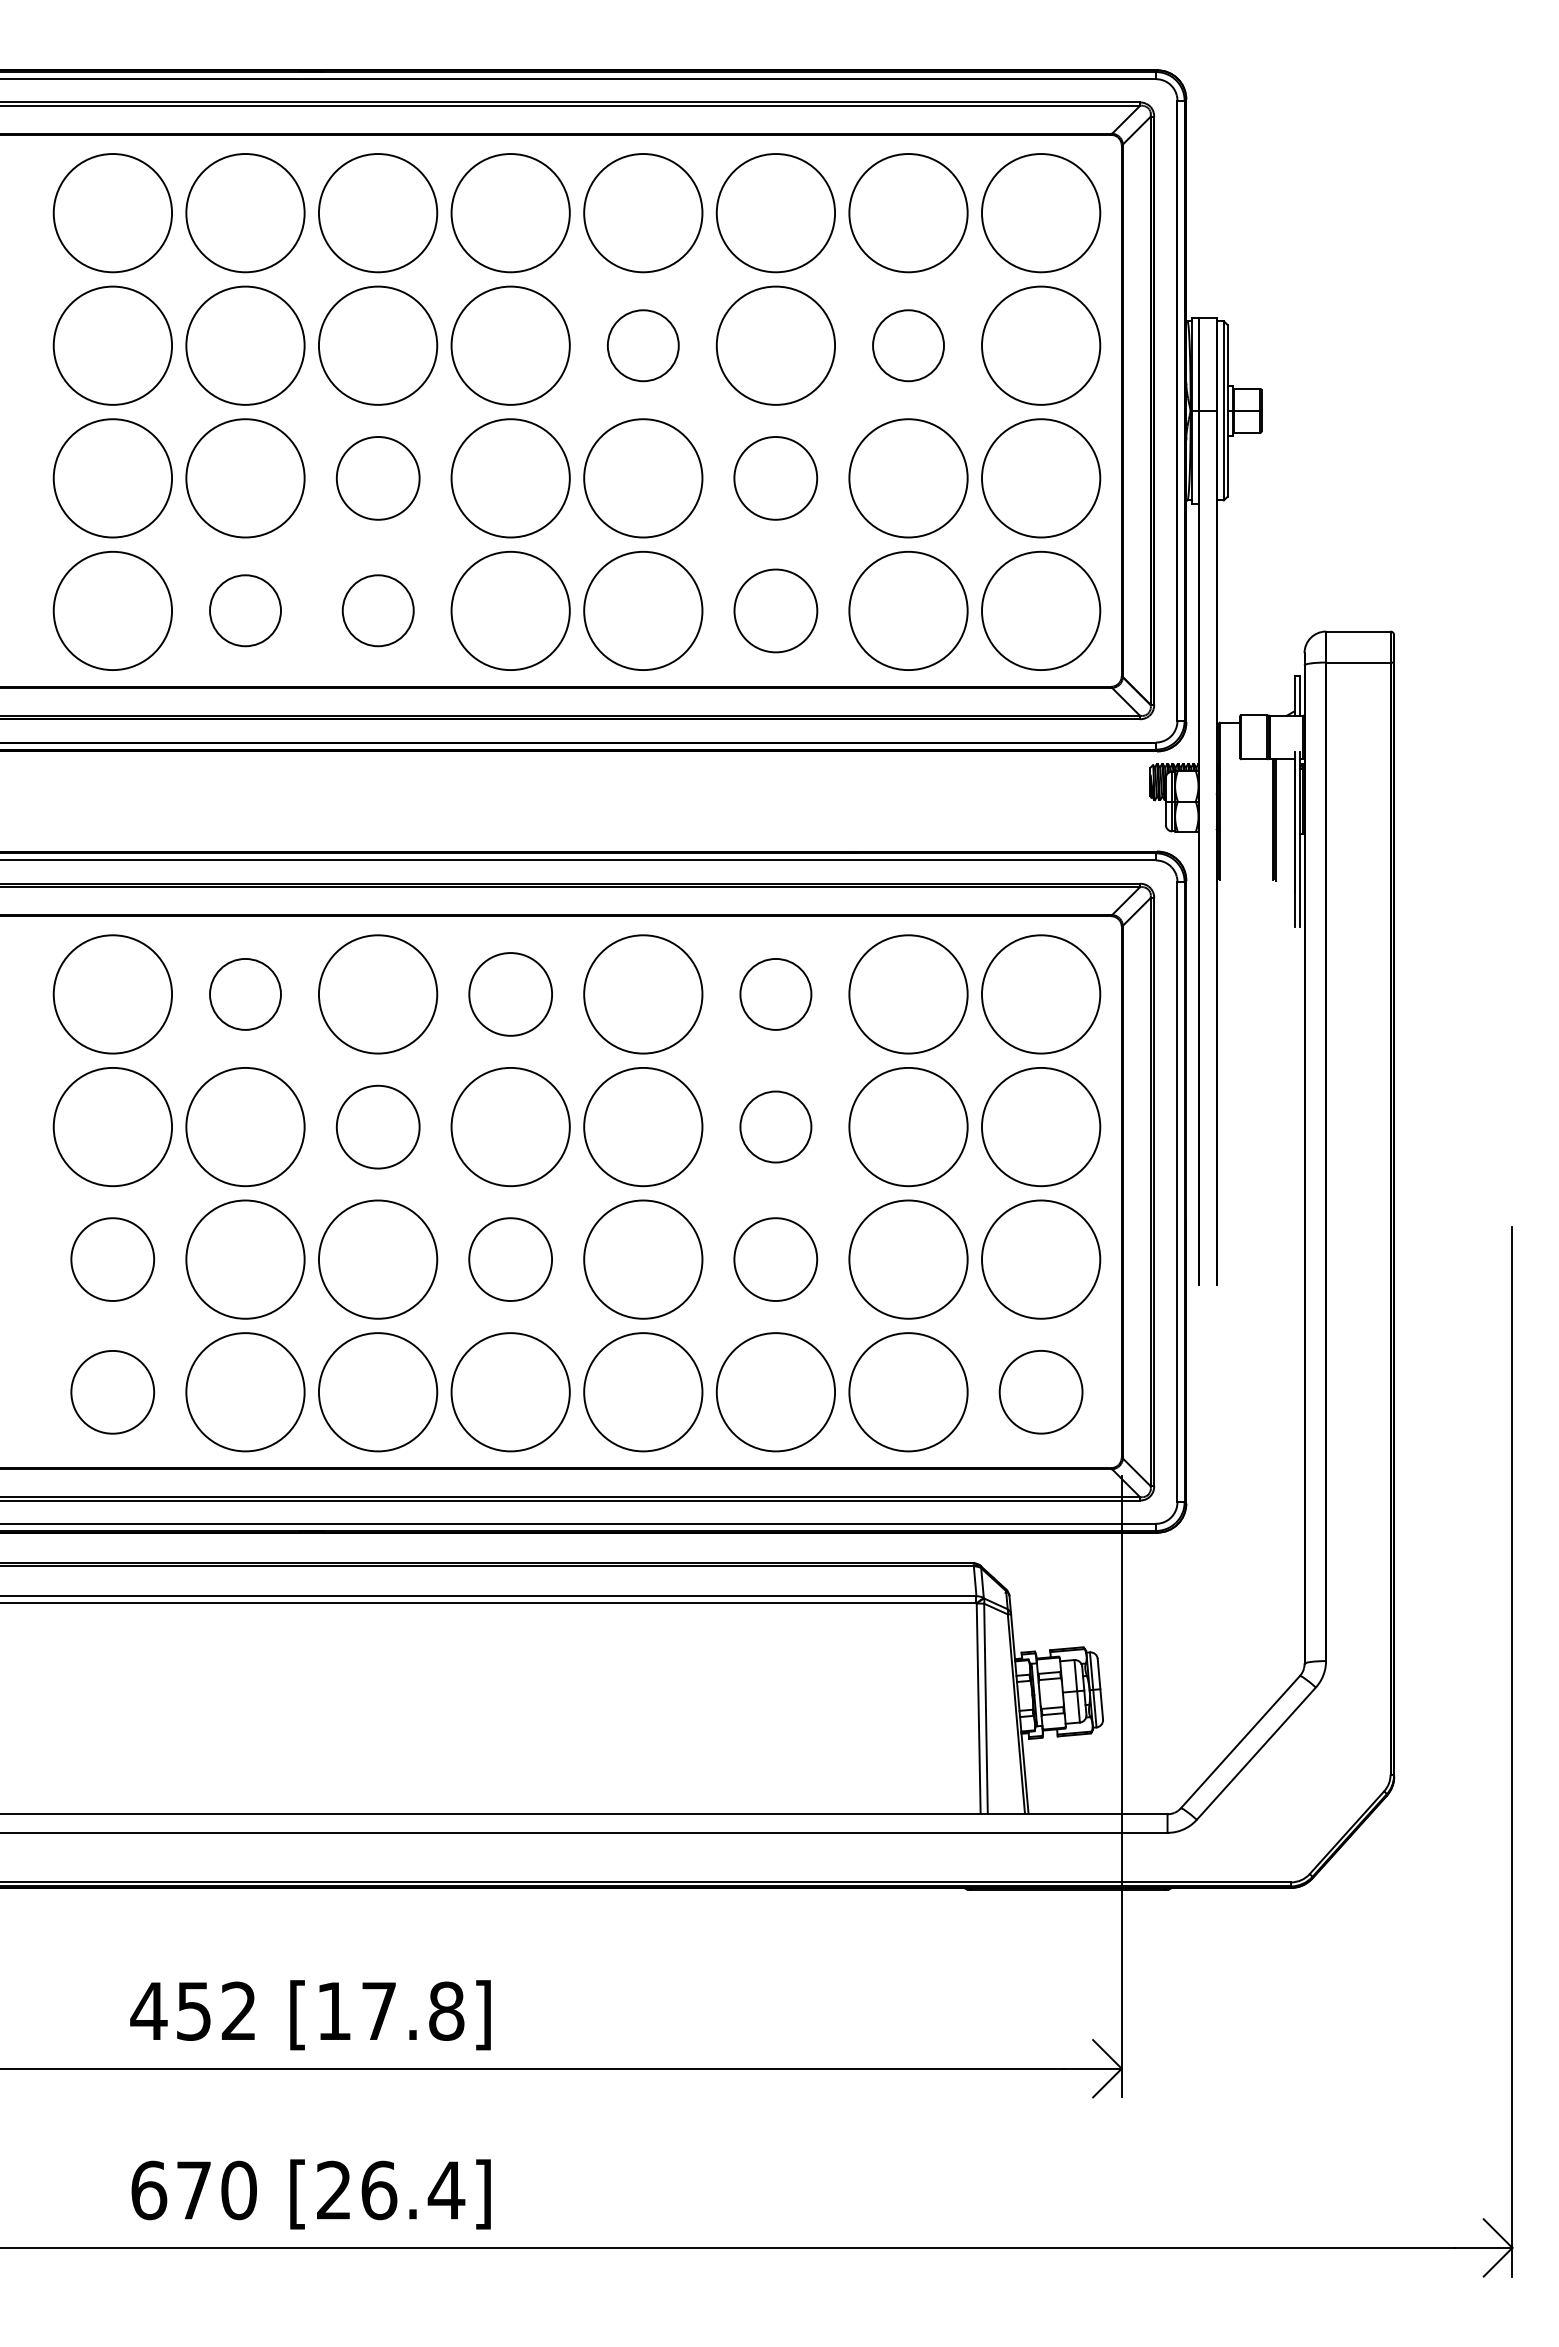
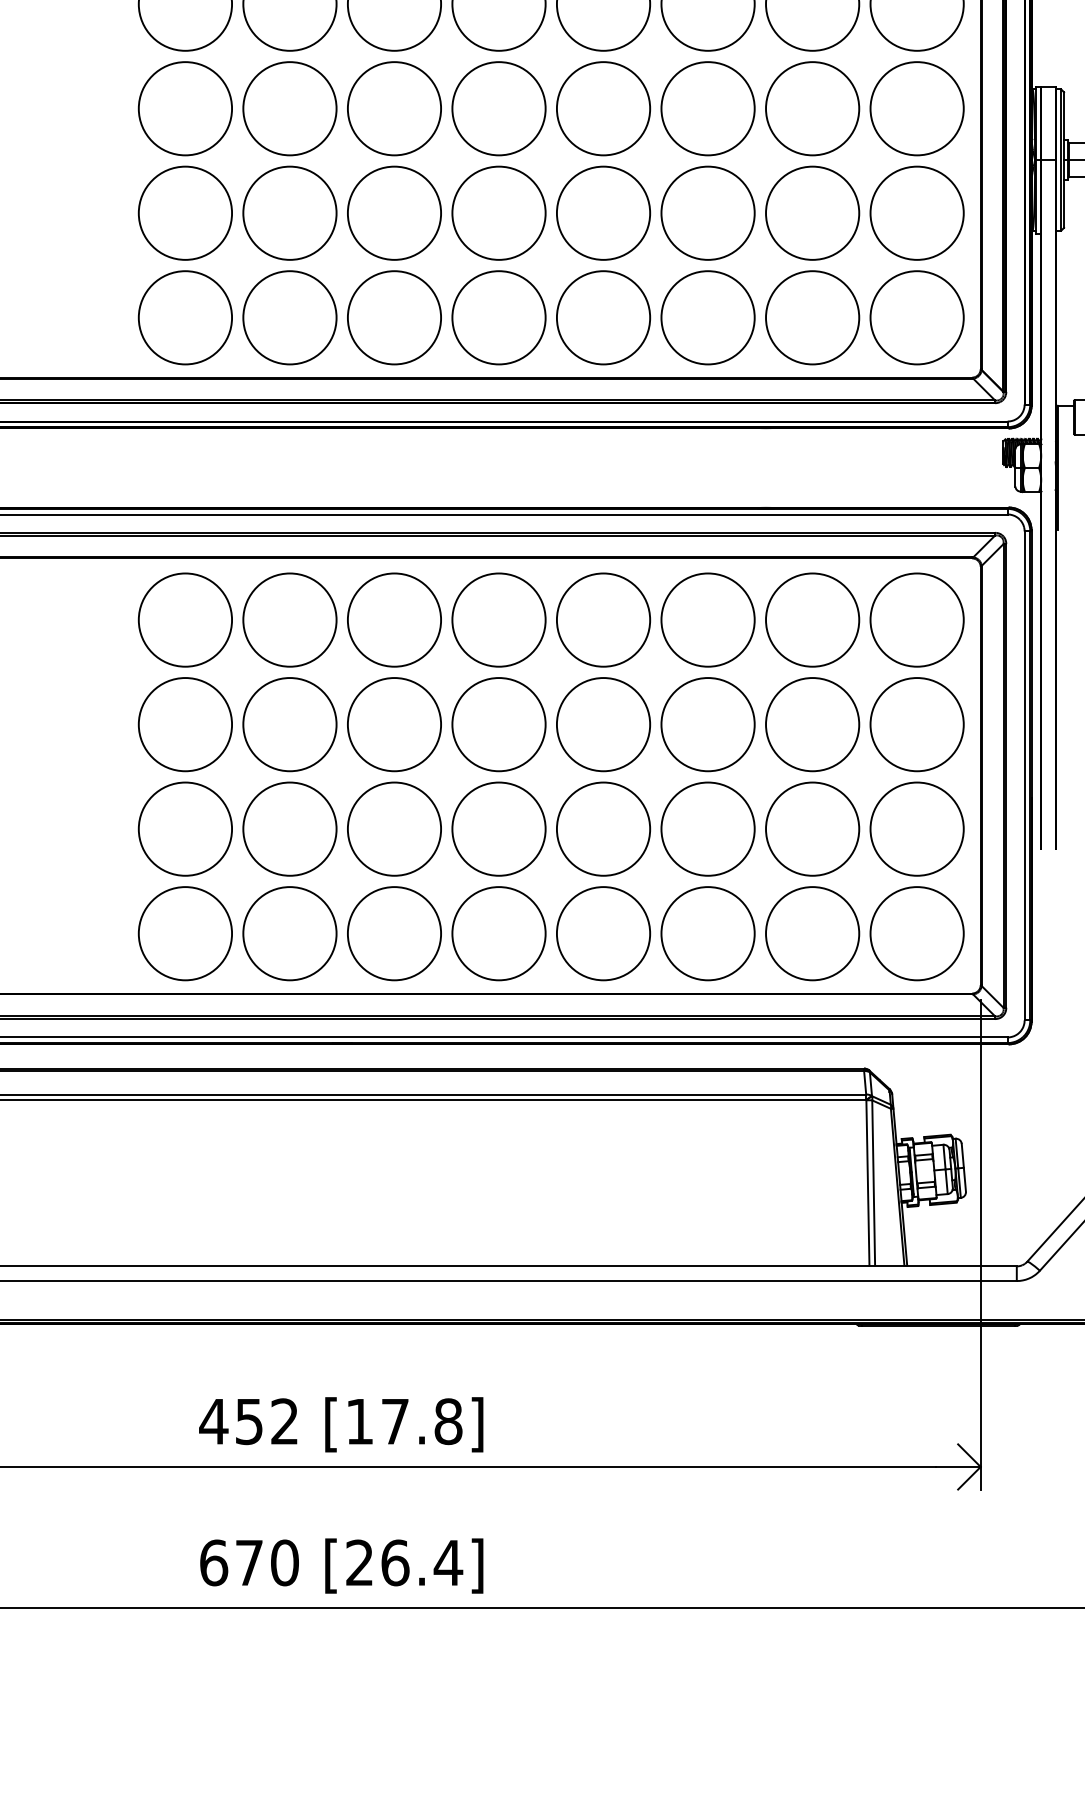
circle: (643, 345) -> (603, 108), size x1.67
circle: (908, 345) -> (812, 108), size x1.67
circle: (378, 478) -> (394, 213), size x1.43
circle: (775, 478) -> (707, 213), size x1.43
circle: (245, 610) -> (289, 317), size x1.67
circle: (378, 610) -> (394, 317), size x1.67
circle: (775, 610) -> (707, 317), size x1.43
circle: (245, 994) -> (289, 620), size x1.67
circle: (510, 994) -> (498, 620), size x1.43
circle: (775, 994) -> (707, 620), size x1.67
circle: (775, 1126) -> (707, 724), size x1.67
circle: (378, 1127) -> (394, 724), size x1.43
circle: (112, 1259) -> (185, 829), size x1.43
circle: (510, 1259) -> (498, 829), size x1.43
circle: (775, 1259) -> (707, 829), size x1.43
circle: (112, 1392) -> (185, 933), size x1.43
circle: (1041, 1392) -> (917, 933), size x1.43

